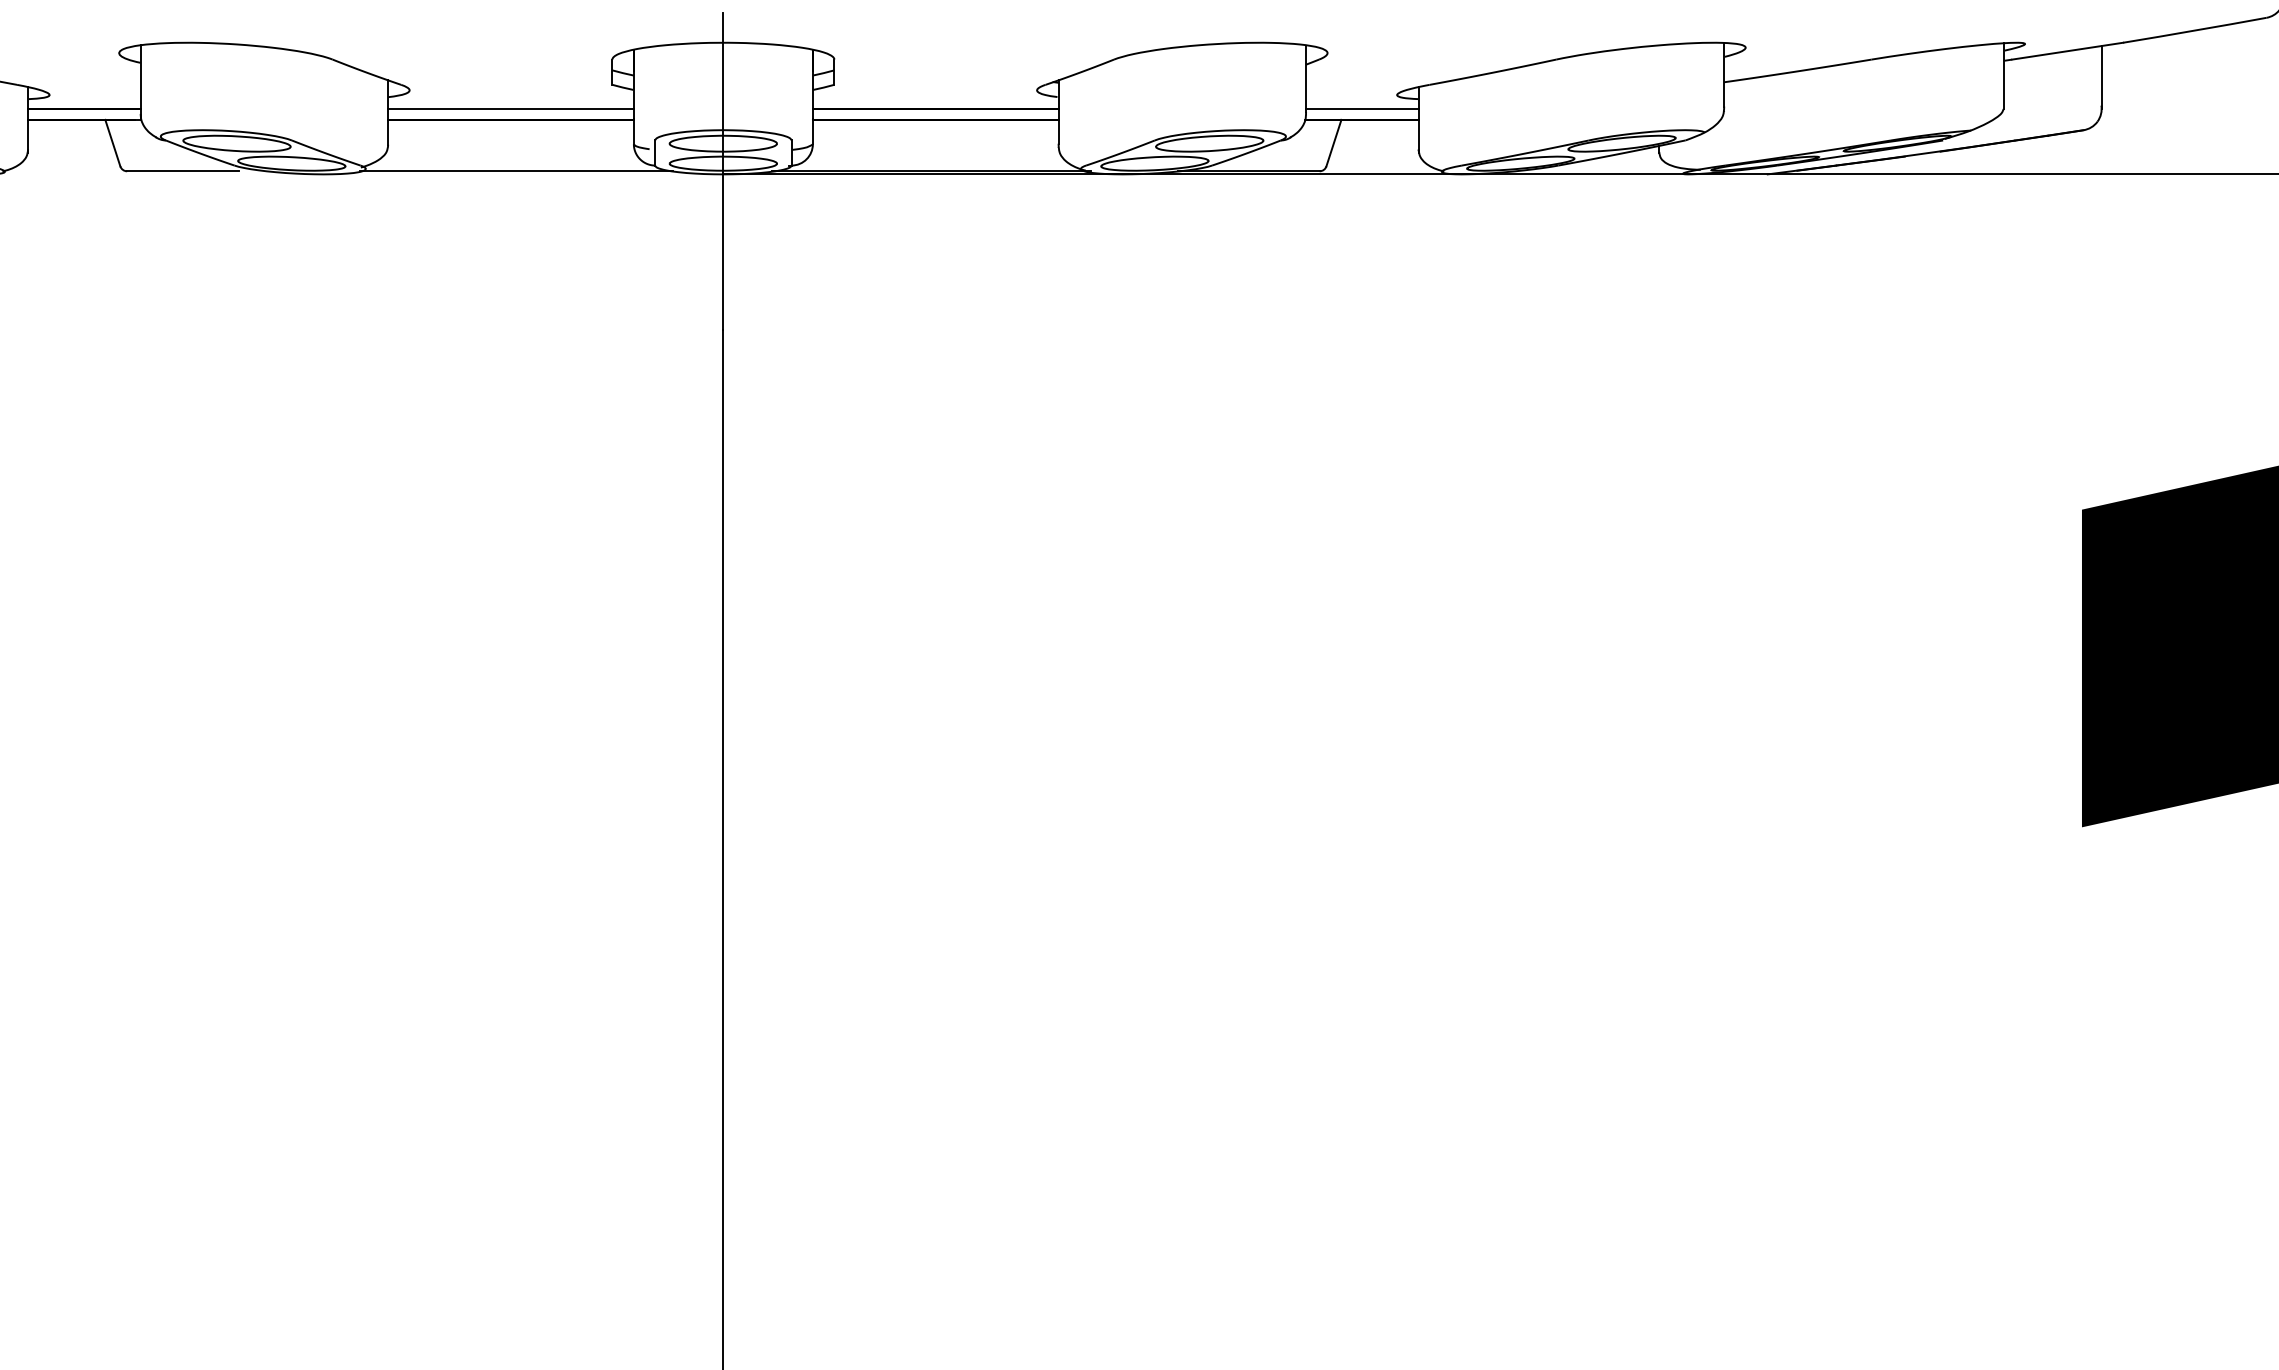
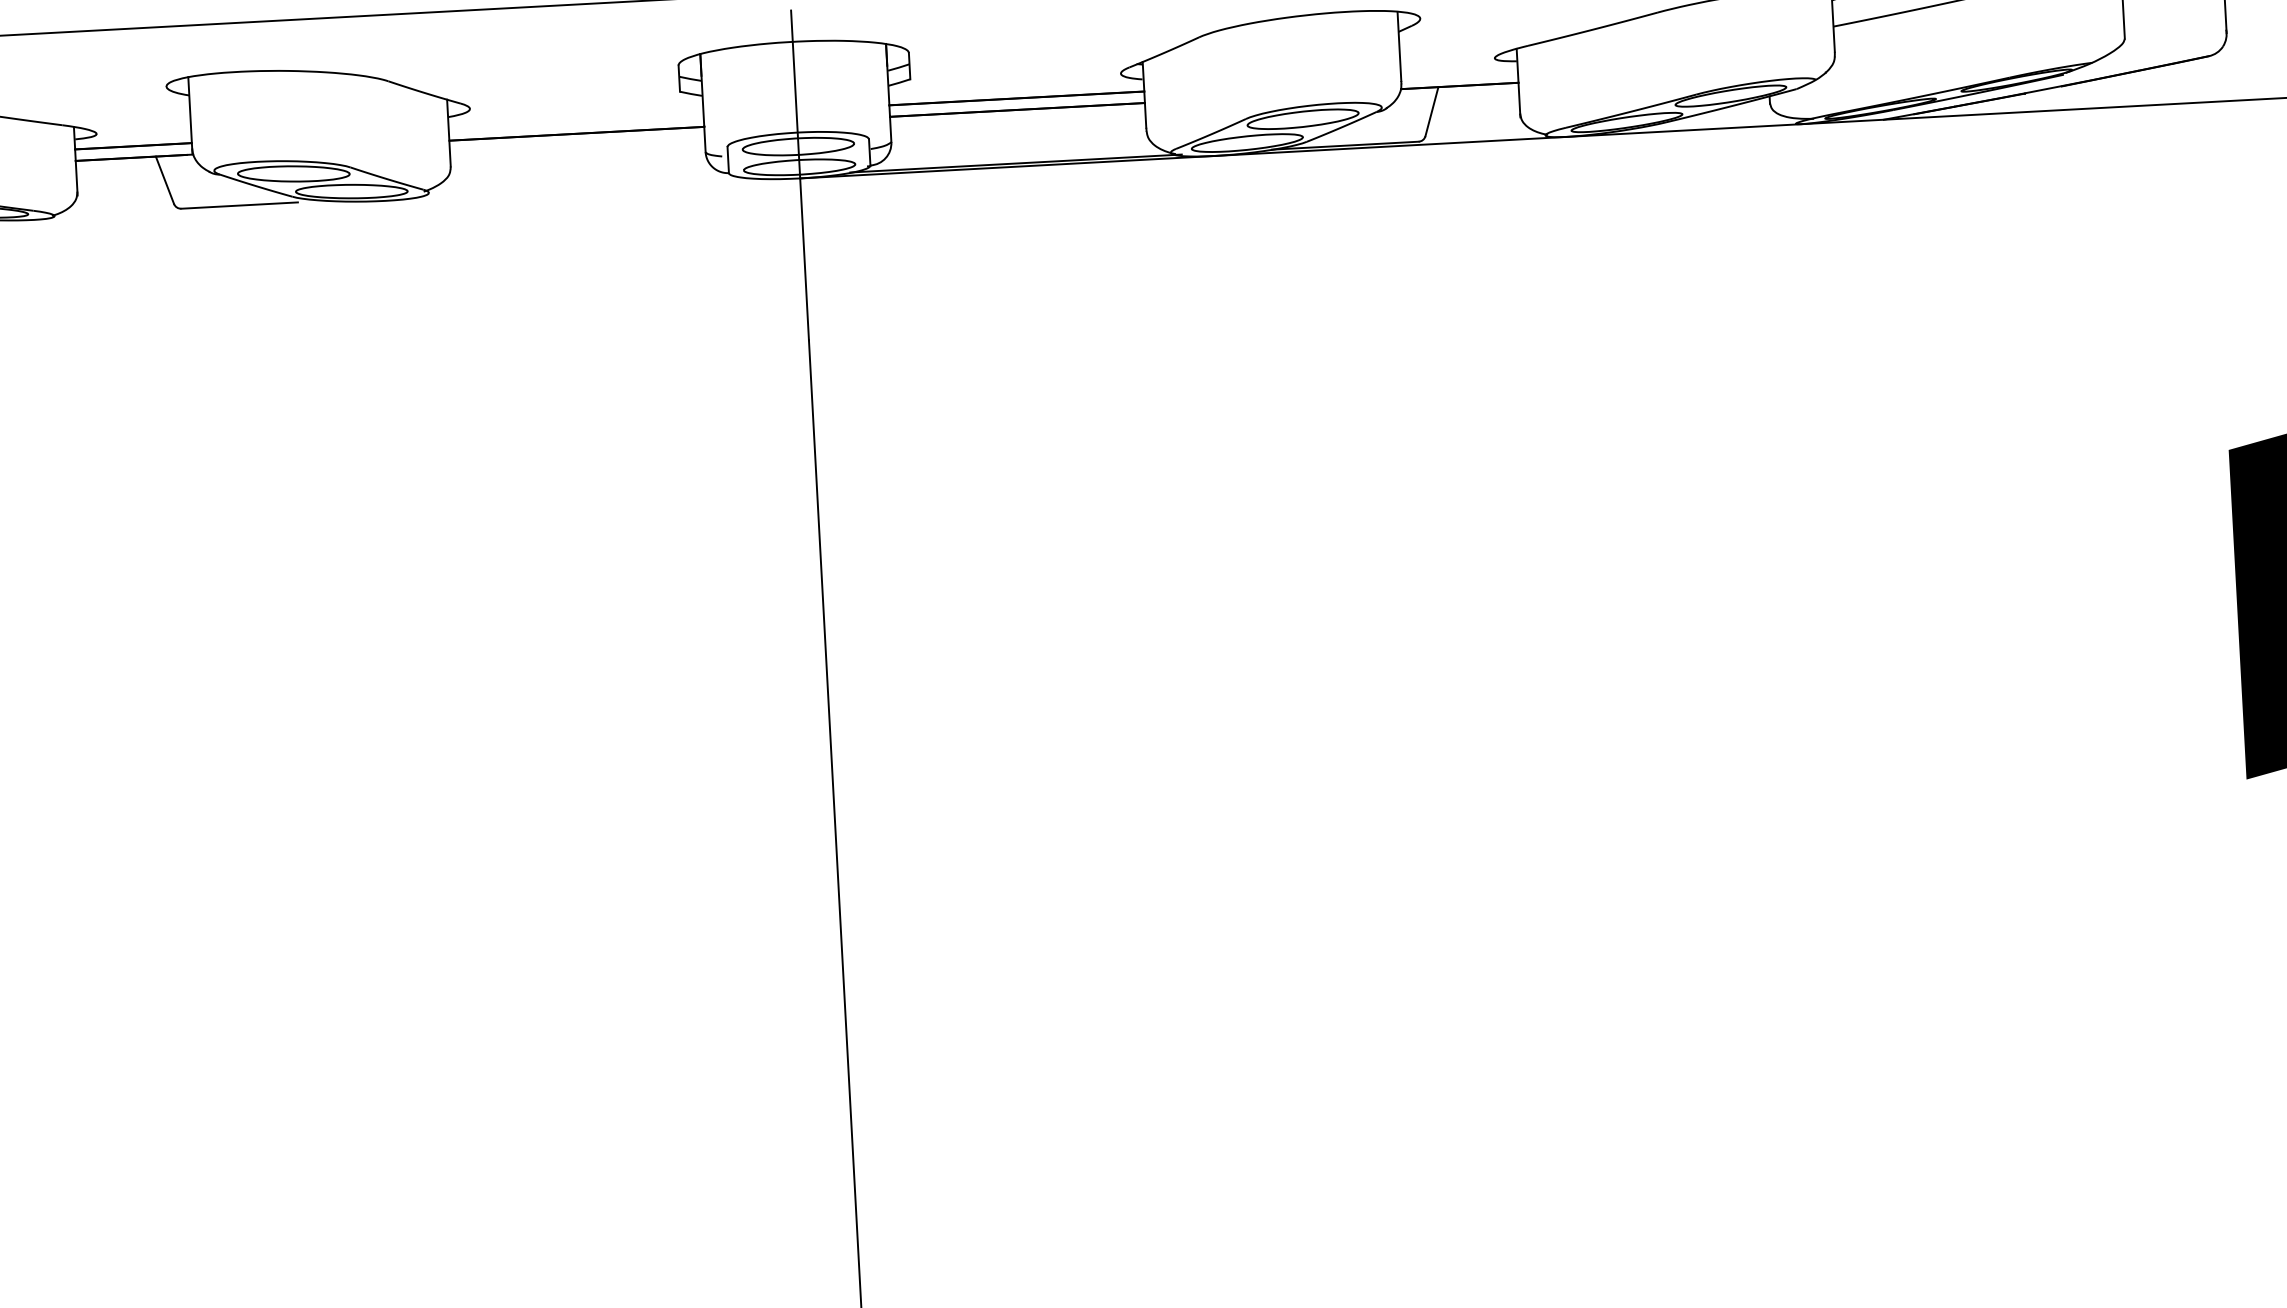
line: (510, 108) -> (575, 122), removed
line: (1362, 108) -> (1459, 74), removed
line: (516, 171) -> (585, 187), removed

